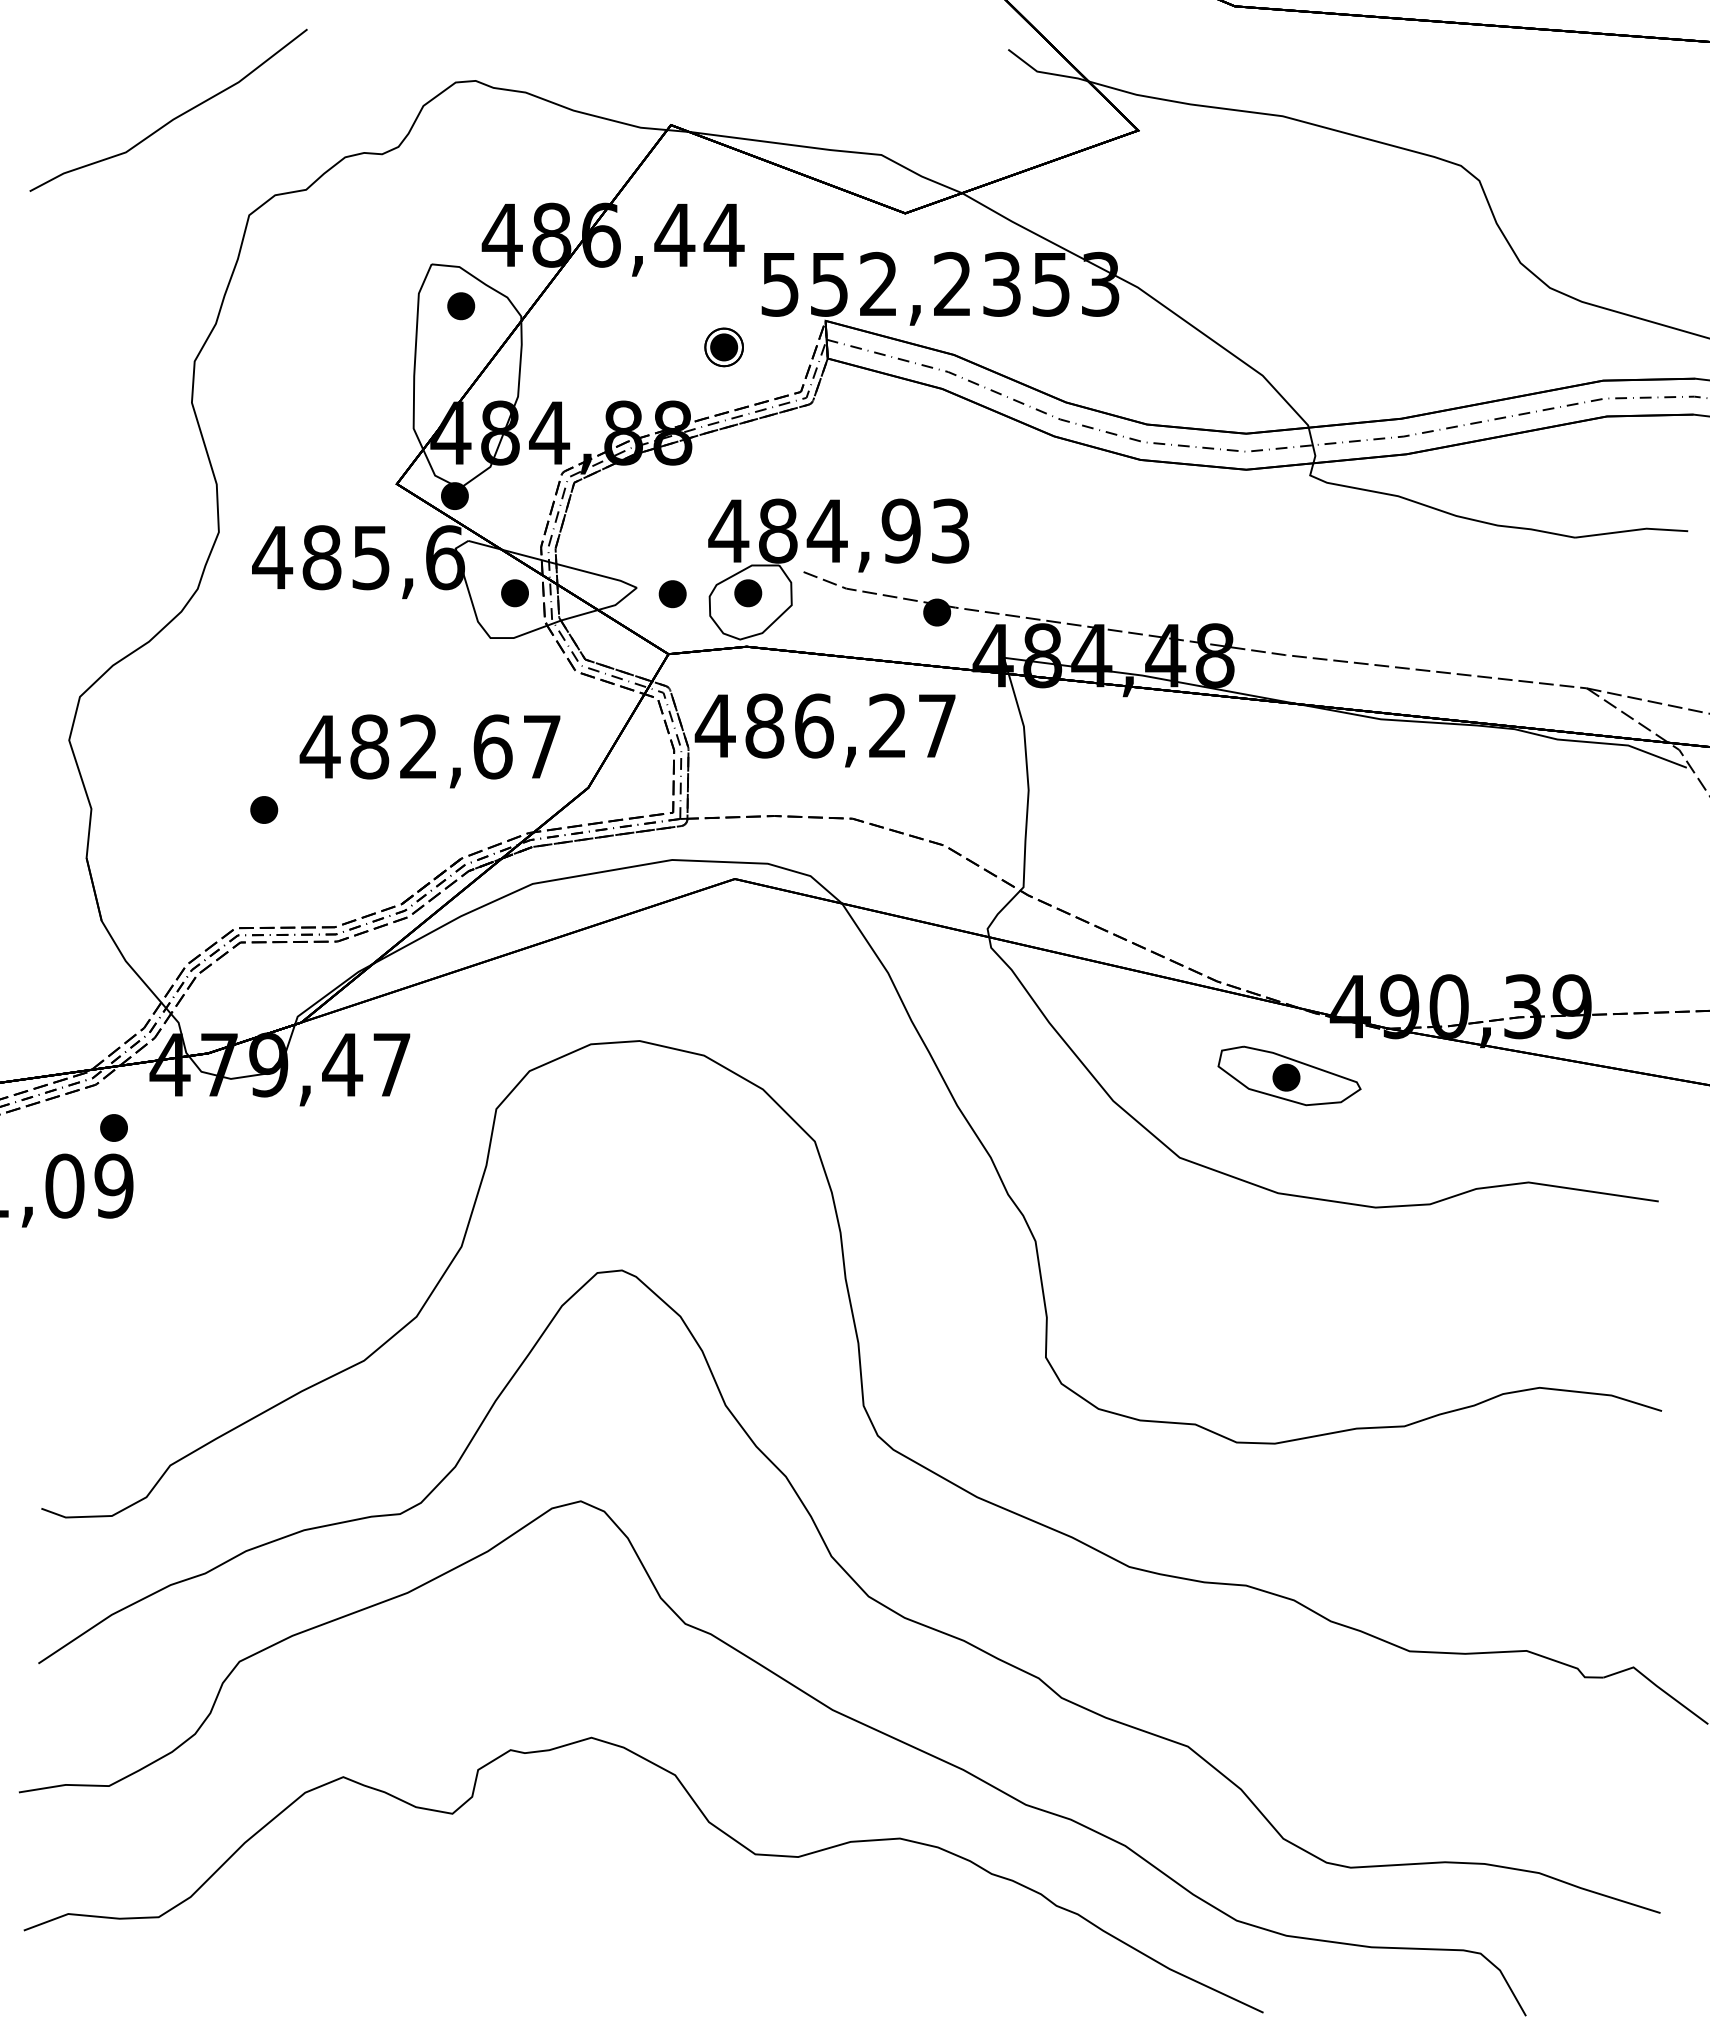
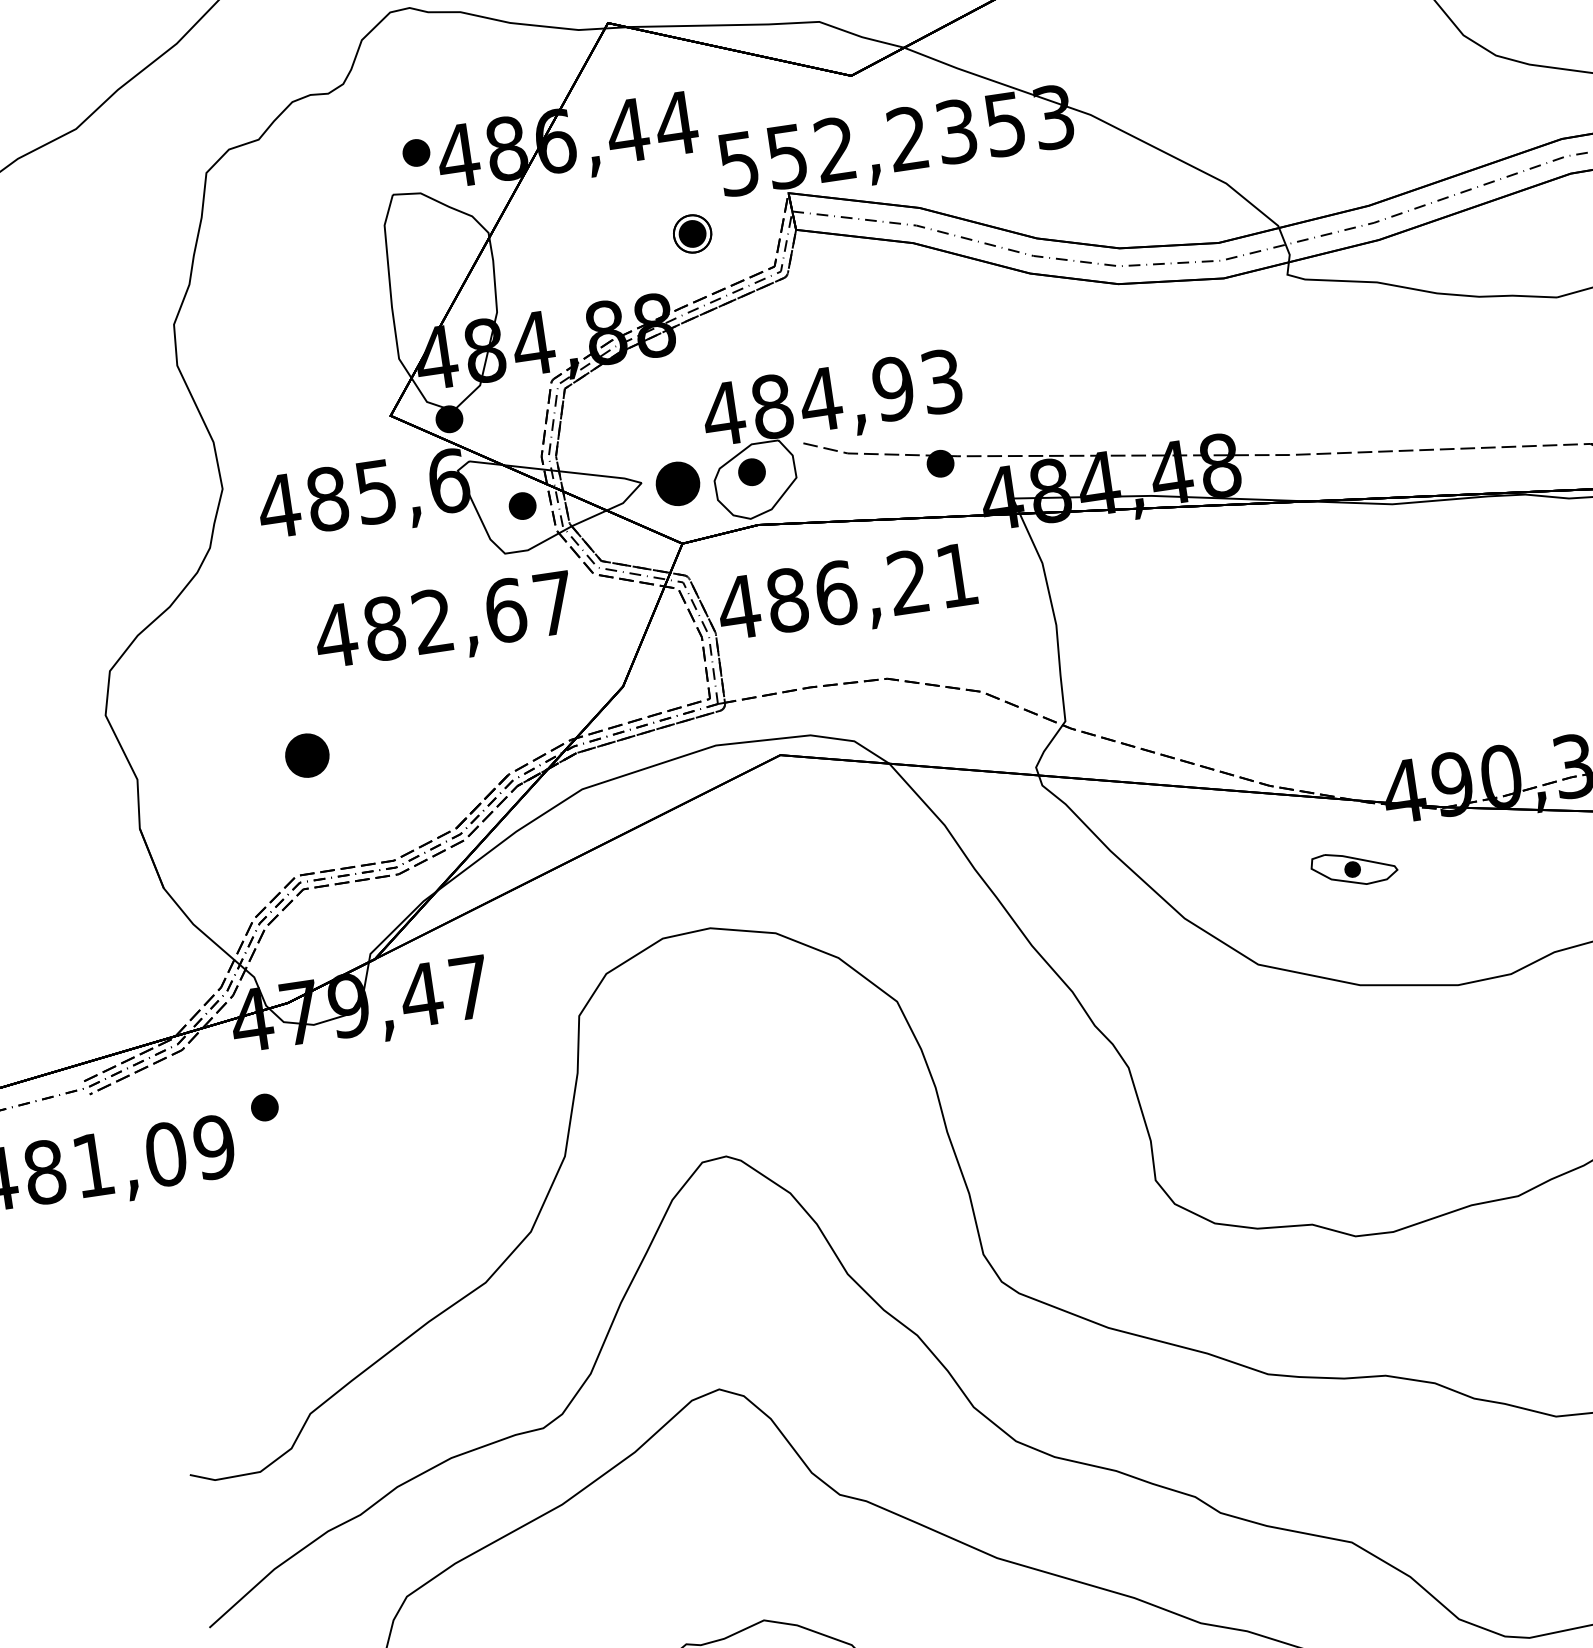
part: (461, 306) -> (416, 153), moved
part: (672, 594) -> (677, 484), size x1.6
text: (937, 725) -> (957, 574), 486,27 -> 486,21
text: (429, 751) -> (444, 624), moved
part: (264, 809) -> (307, 755), size x1.6
part: (1289, 1075) -> (1354, 867), size x0.6
part: (113, 1127) -> (264, 1107), moved

